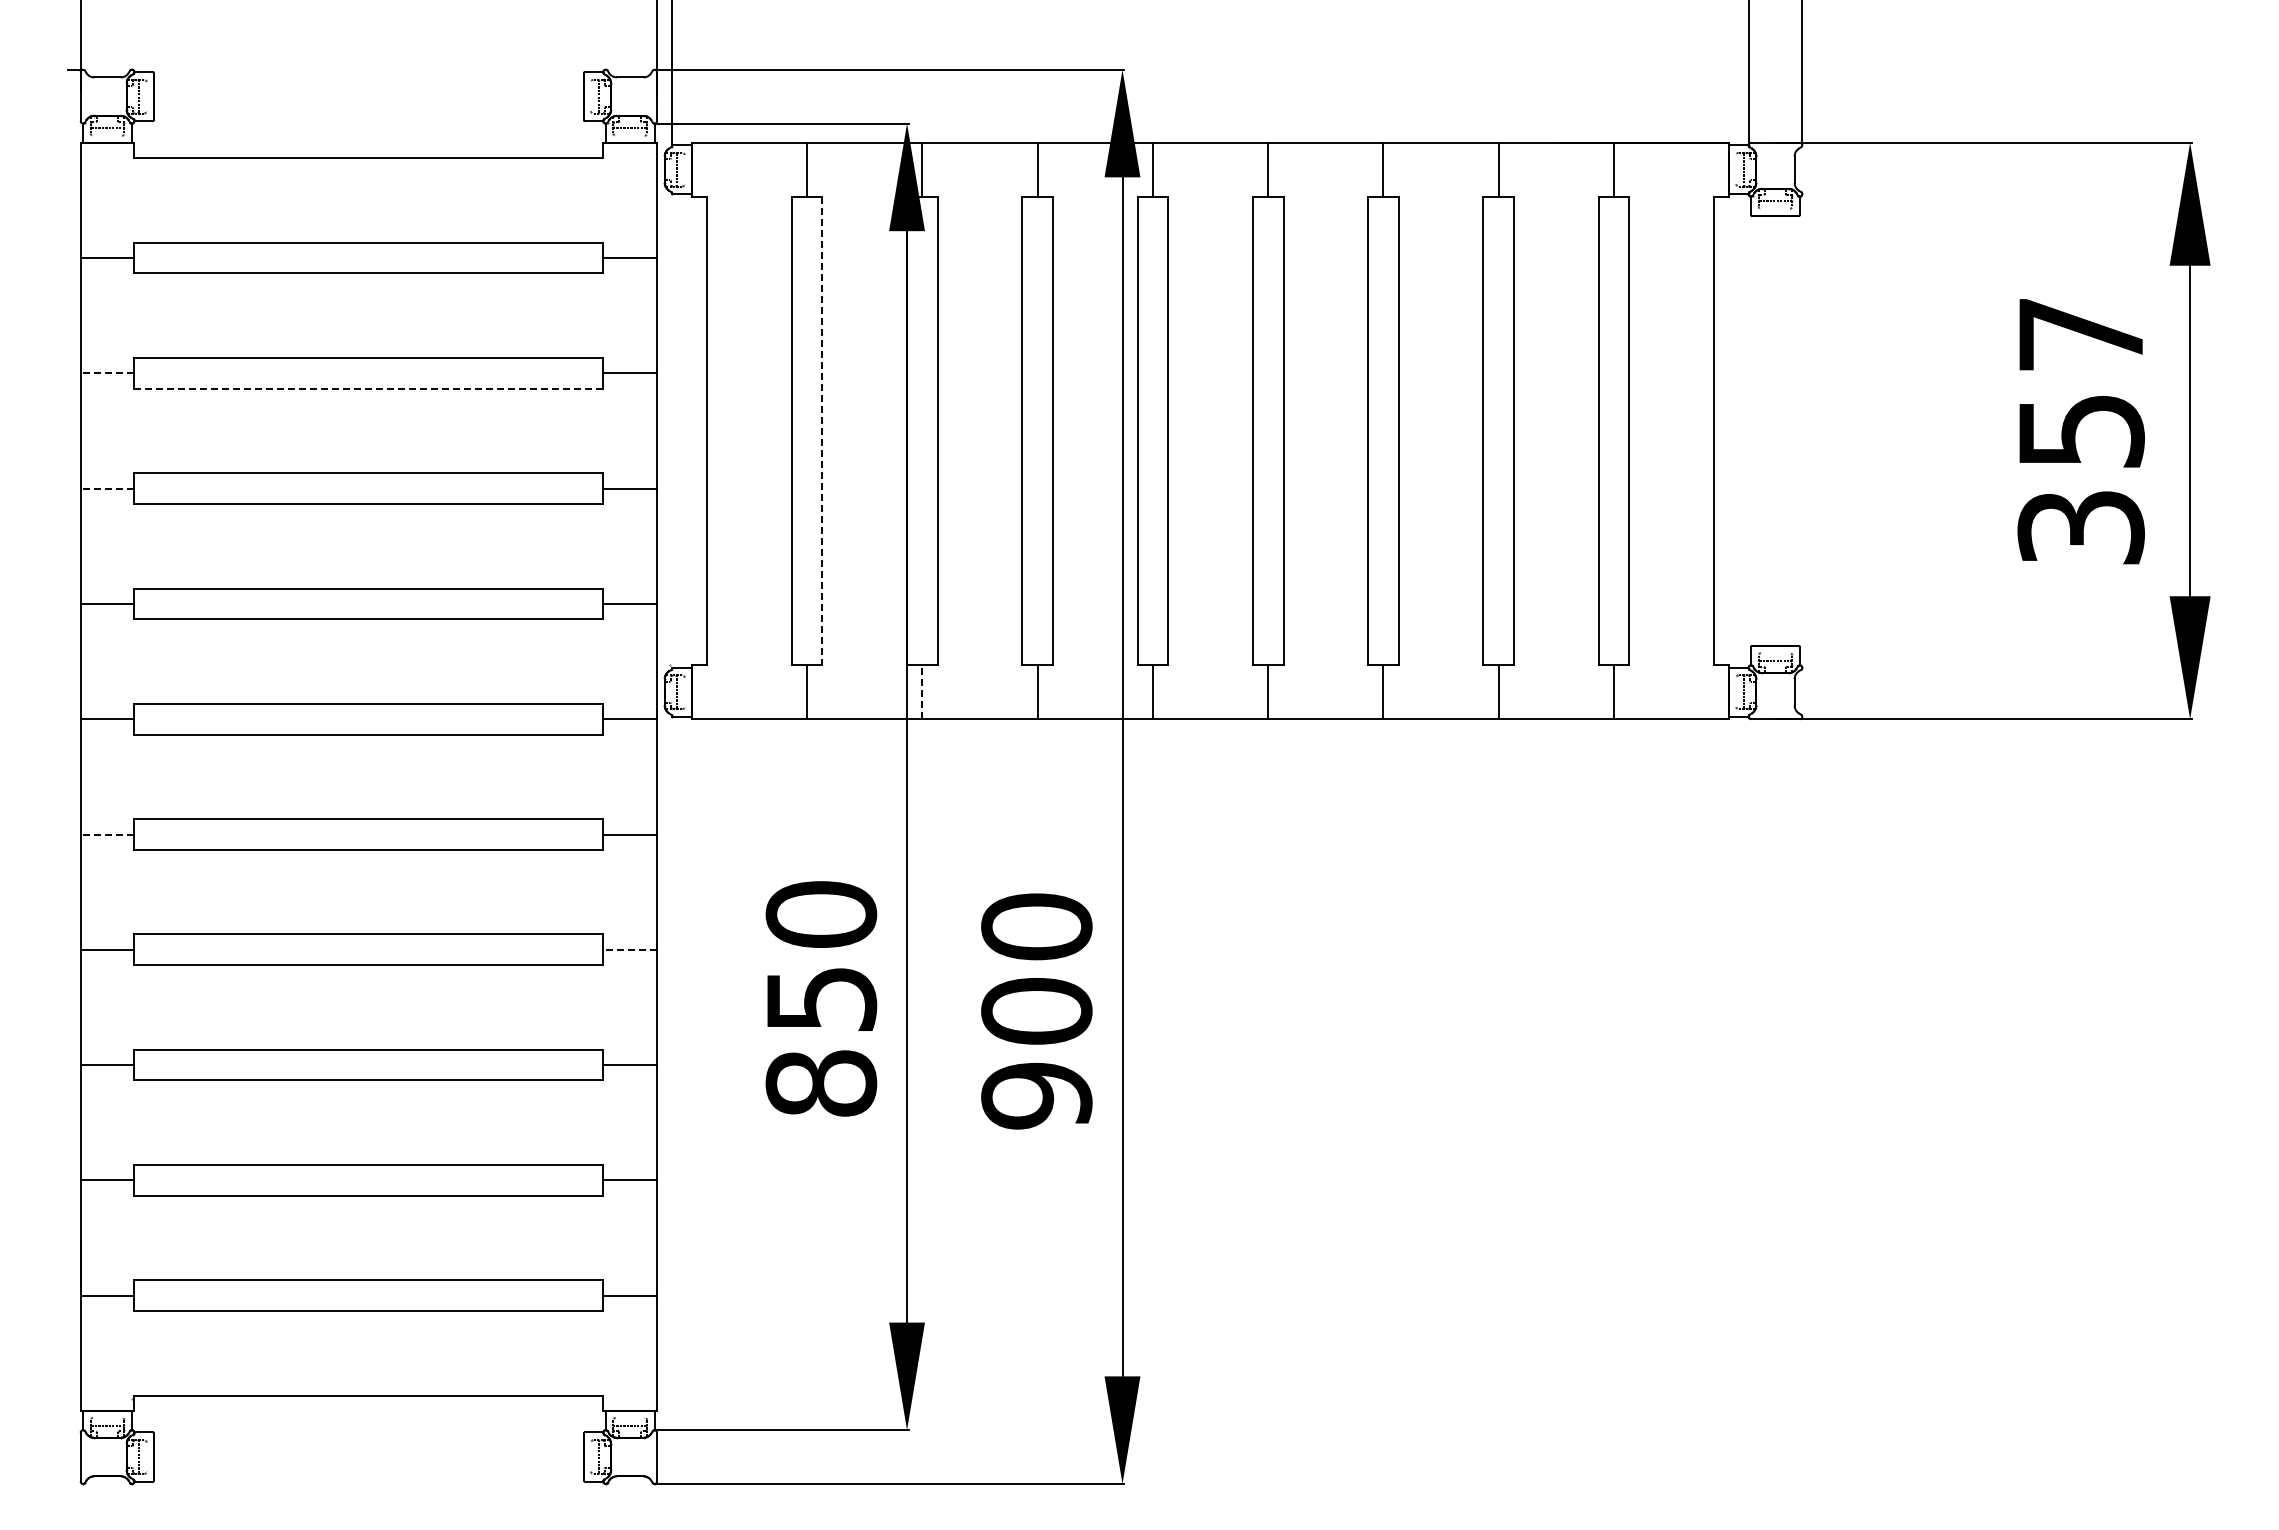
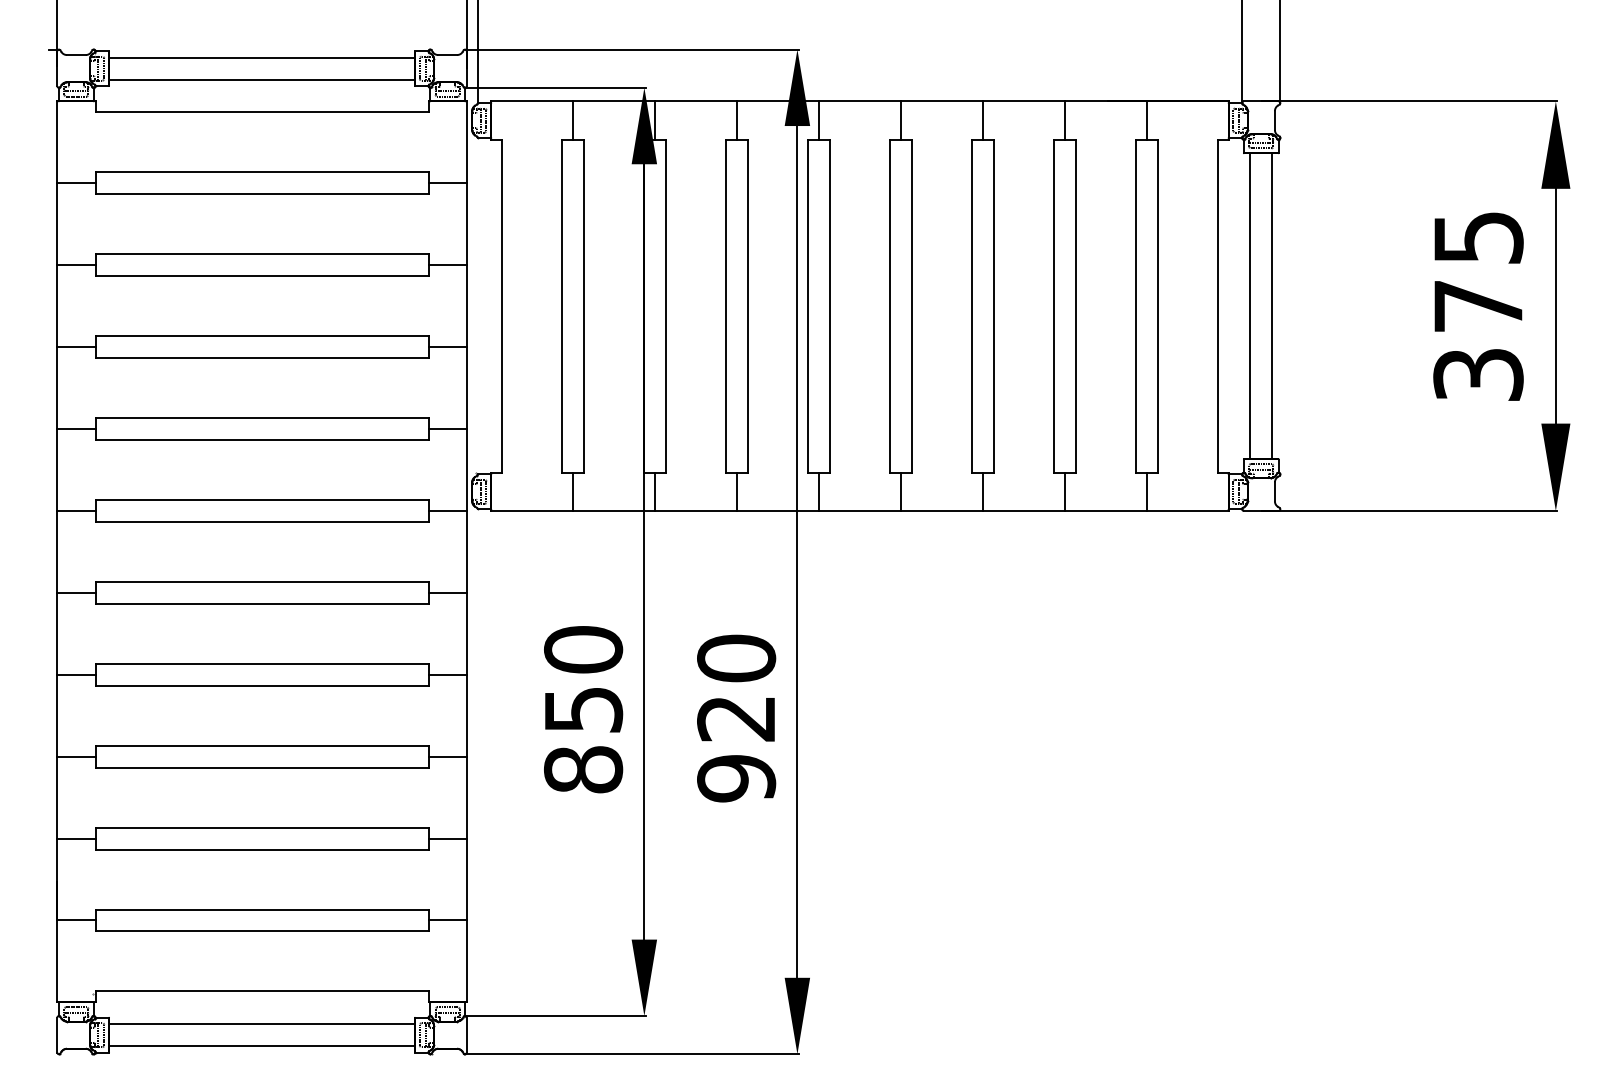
line: (368, 81) -> (261, 57), added
line: (146, 96) -> (104, 68), added
line: (591, 96) -> (420, 68), added
line: (368, 112) -> (261, 79), added
line: (107, 135) -> (76, 96), added
line: (629, 135) -> (447, 96), added
line: (684, 169) -> (486, 120), added
line: (1736, 169) -> (1233, 120), added
line: (1775, 208) -> (1261, 148), added
line: (107, 373) -> (76, 265), dashed -> solid
text: (2081, 383) -> (1478, 272), 357 -> 375
line: (369, 388) -> (262, 276), dashed -> solid
line: (1760, 430) -> (1250, 305), added
line: (1790, 430) -> (1271, 305), added
line: (822, 431) -> (584, 306), dashed -> solid
line: (107, 488) -> (76, 347), dashed -> solid
line: (1775, 653) -> (1261, 464), added
line: (684, 691) -> (486, 491), added
line: (1736, 691) -> (1233, 491), added
line: (922, 692) -> (655, 491), dashed -> solid
line: (107, 834) -> (76, 592), dashed -> solid
line: (630, 949) -> (447, 674), dashed -> solid
text: (1036, 1011) -> (736, 718), 900 -> 920
line: (107, 1417) -> (76, 1007), added
line: (629, 1417) -> (447, 1007), added
line: (368, 1441) -> (261, 1024), added
line: (146, 1456) -> (104, 1034), added
line: (591, 1456) -> (420, 1034), added
line: (368, 1472) -> (261, 1046), added

